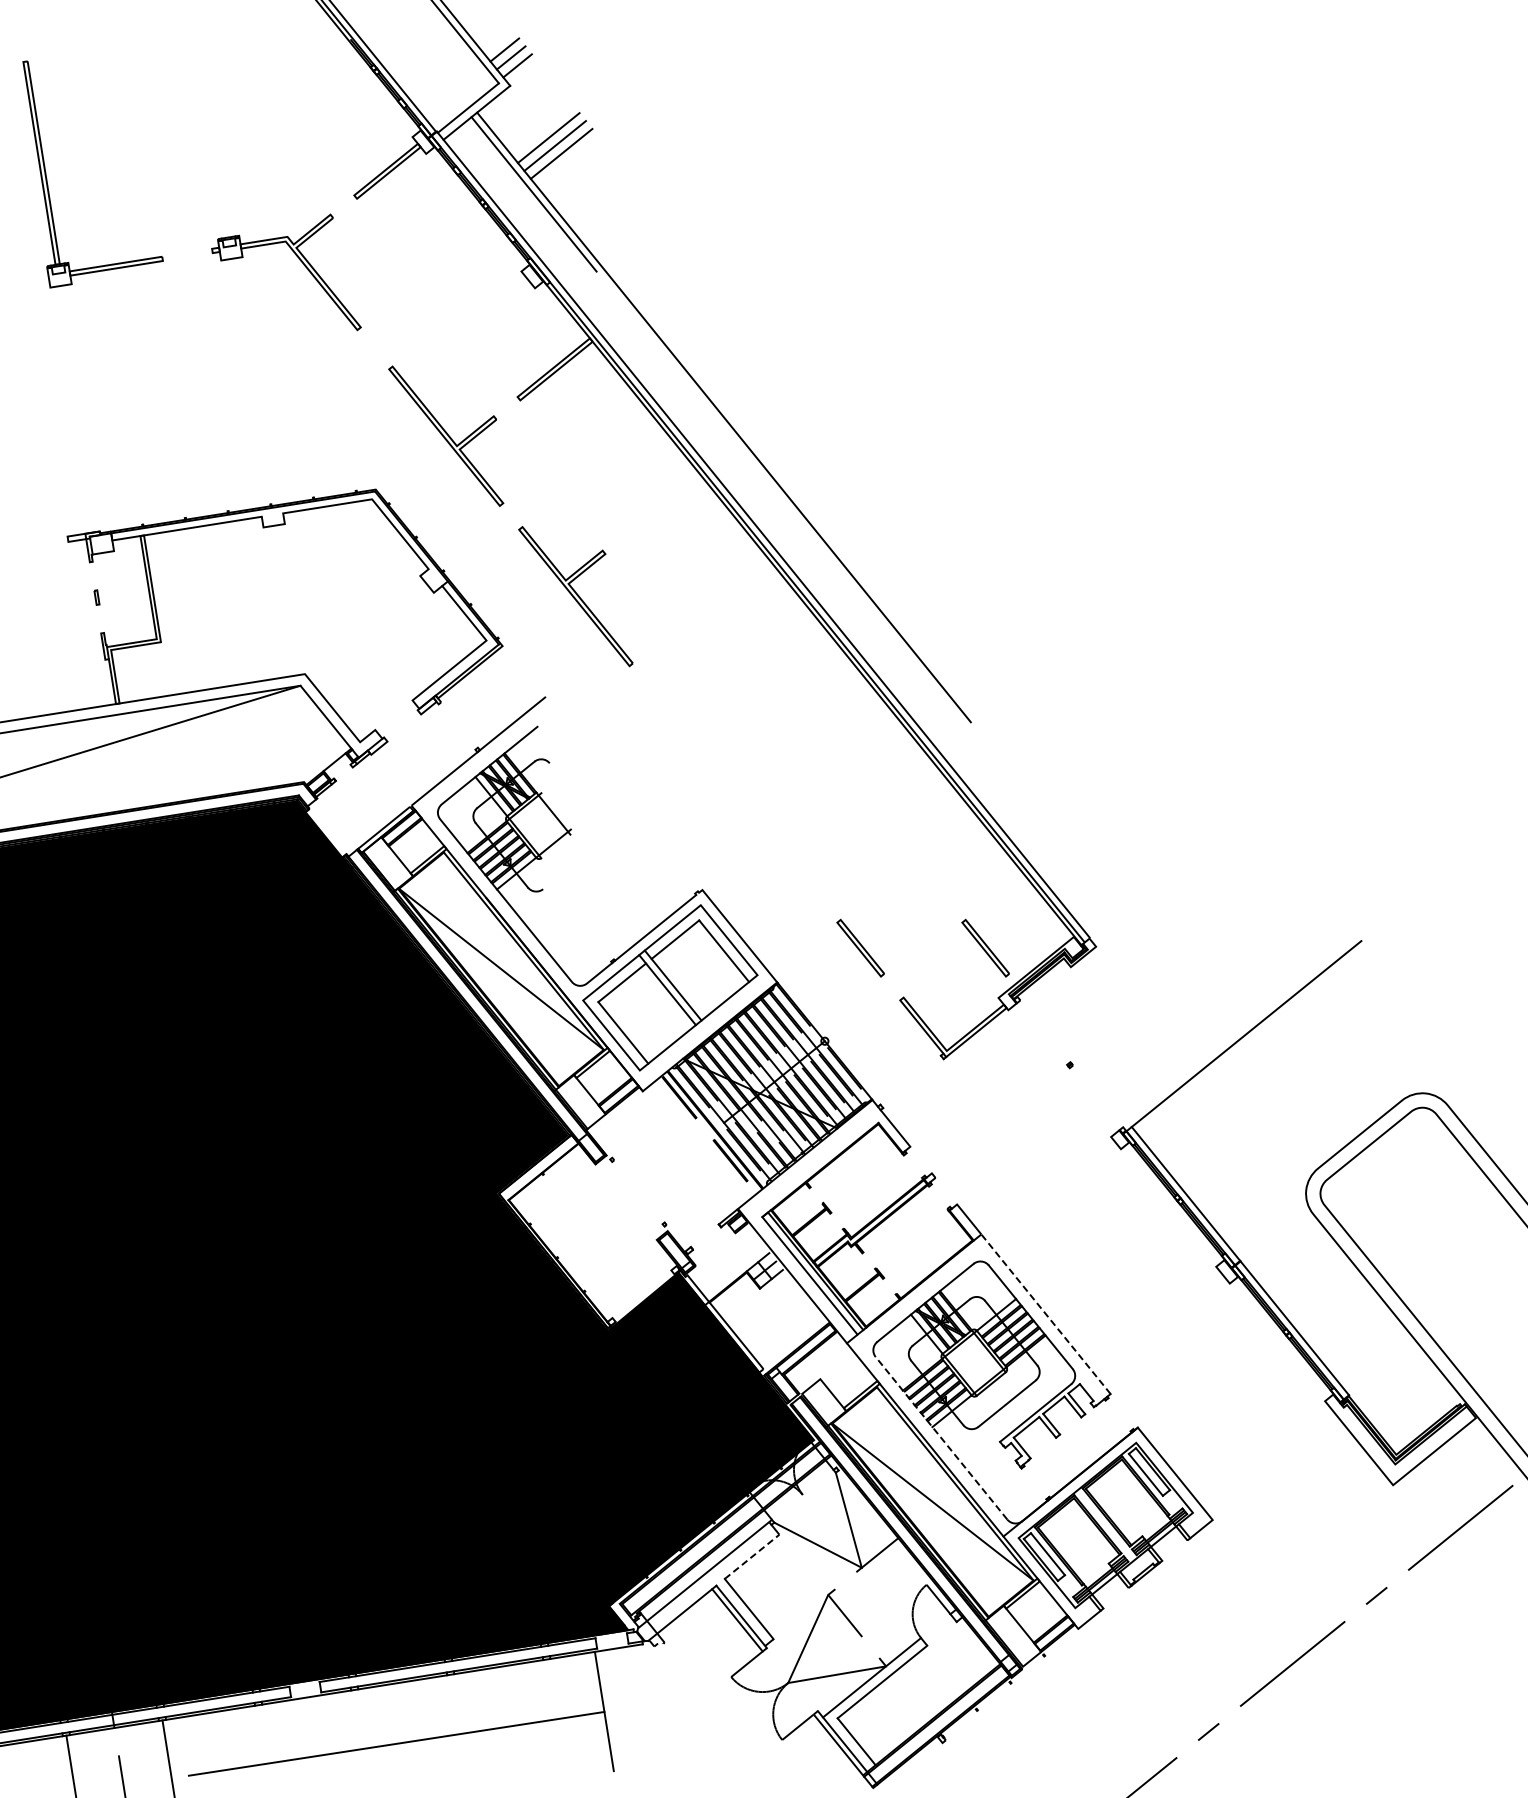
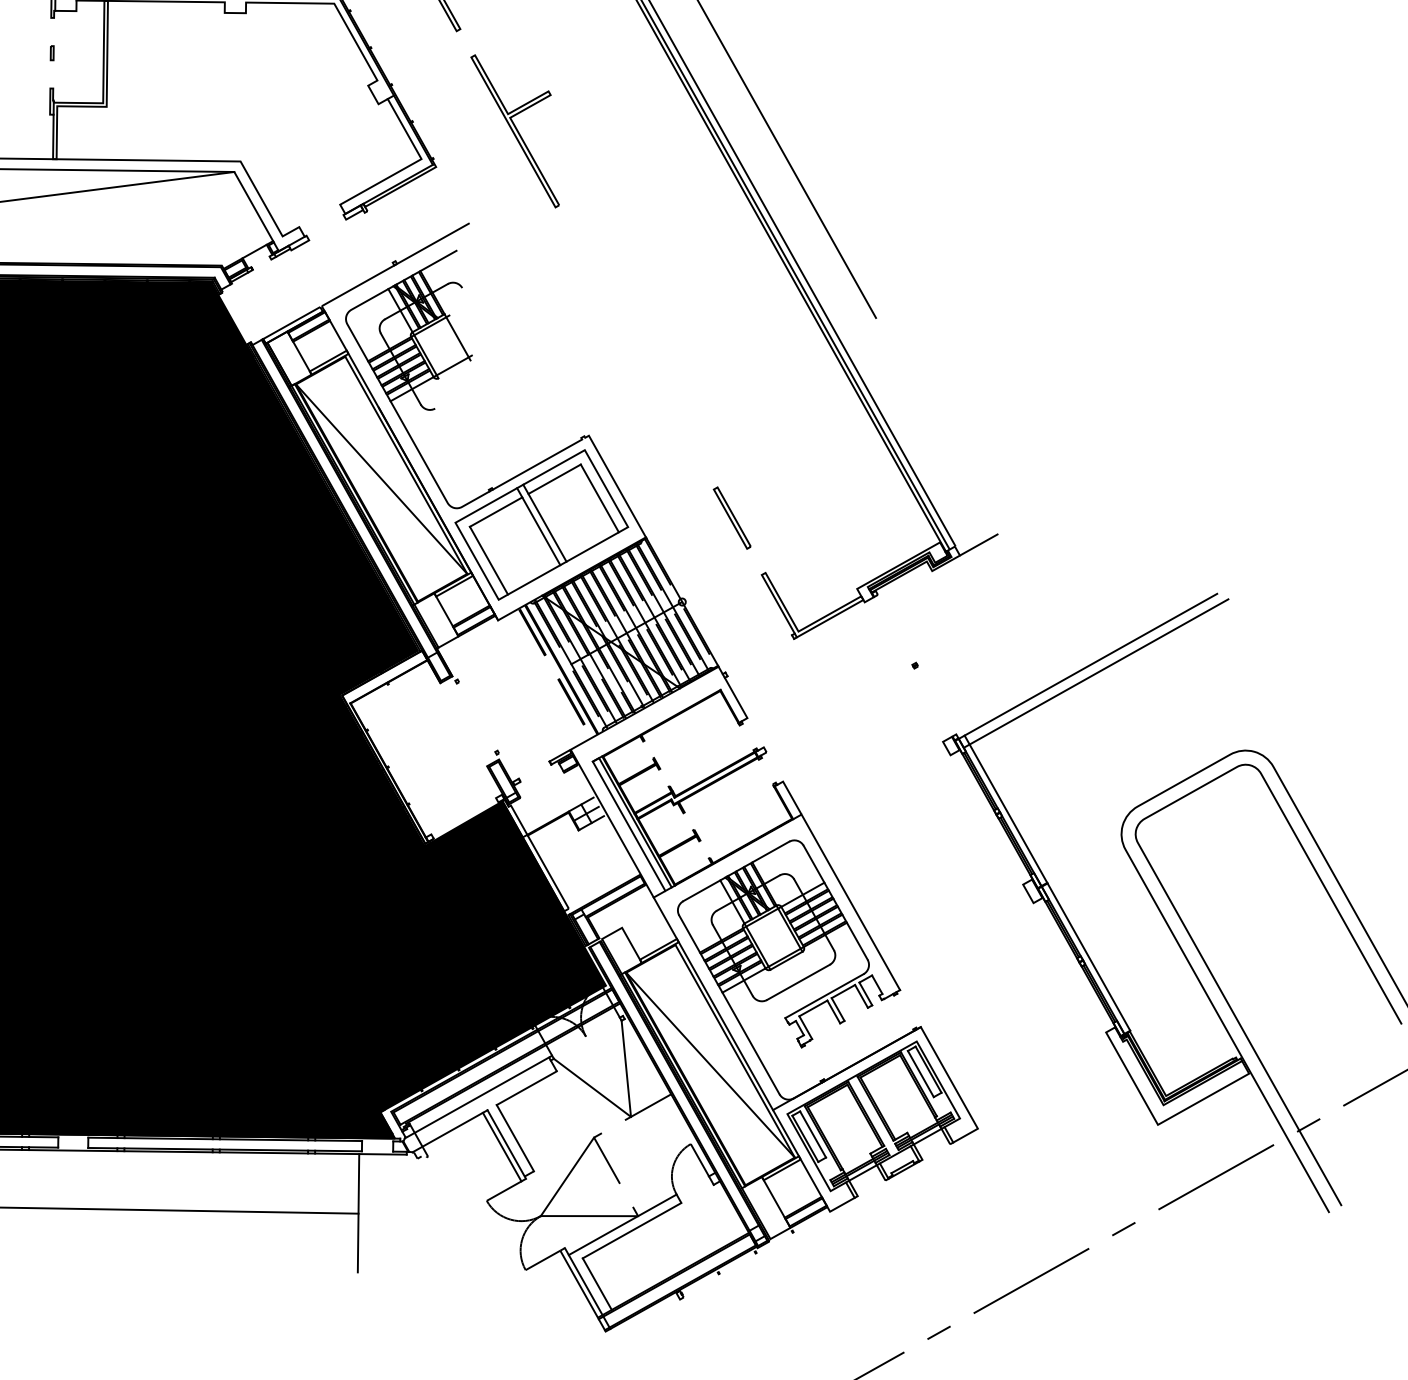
line: (1113, 932) -> (979, 544), added
part: (985, 947) -> (852, 538), removed
line: (1253, 1041) -> (1096, 673), added
line: (1046, 1314) -> (851, 902), dashed -> solid
line: (941, 1438) -> (729, 1005), dashed -> solid
line: (752, 1556) -> (527, 1087), dashed -> solid

